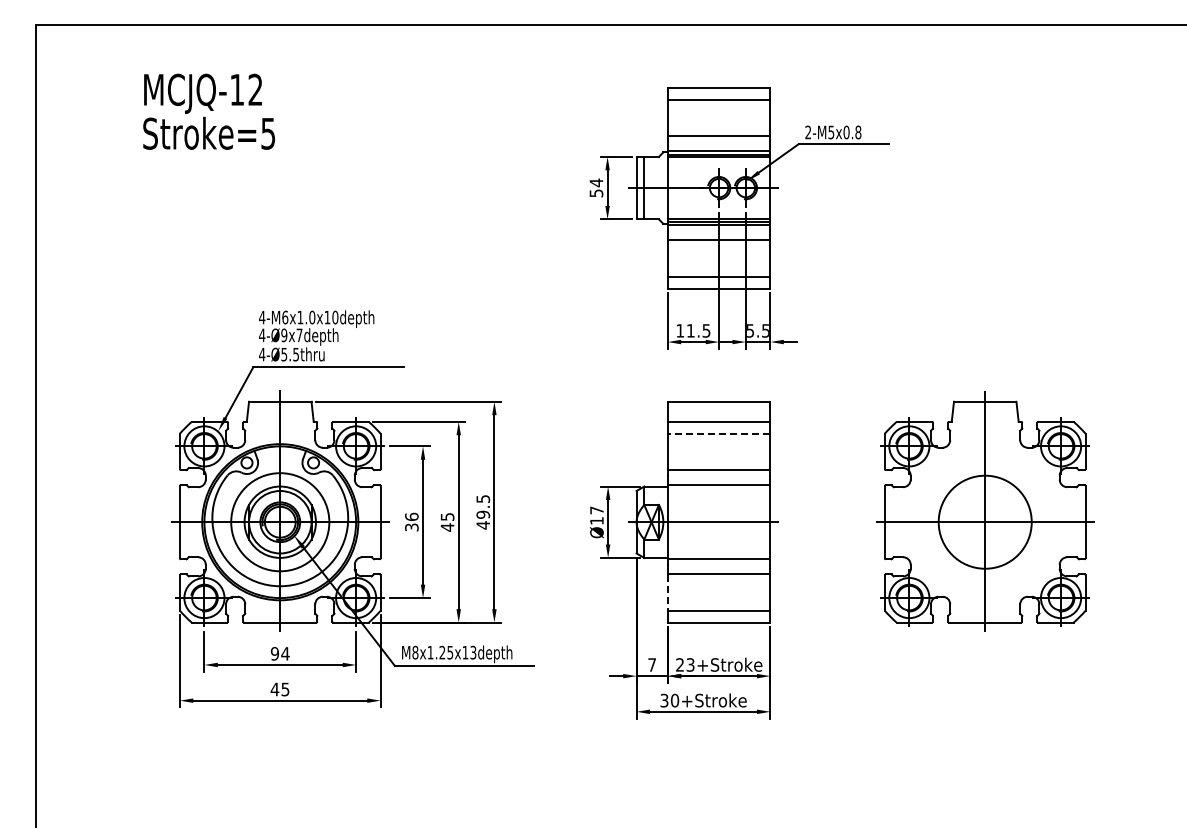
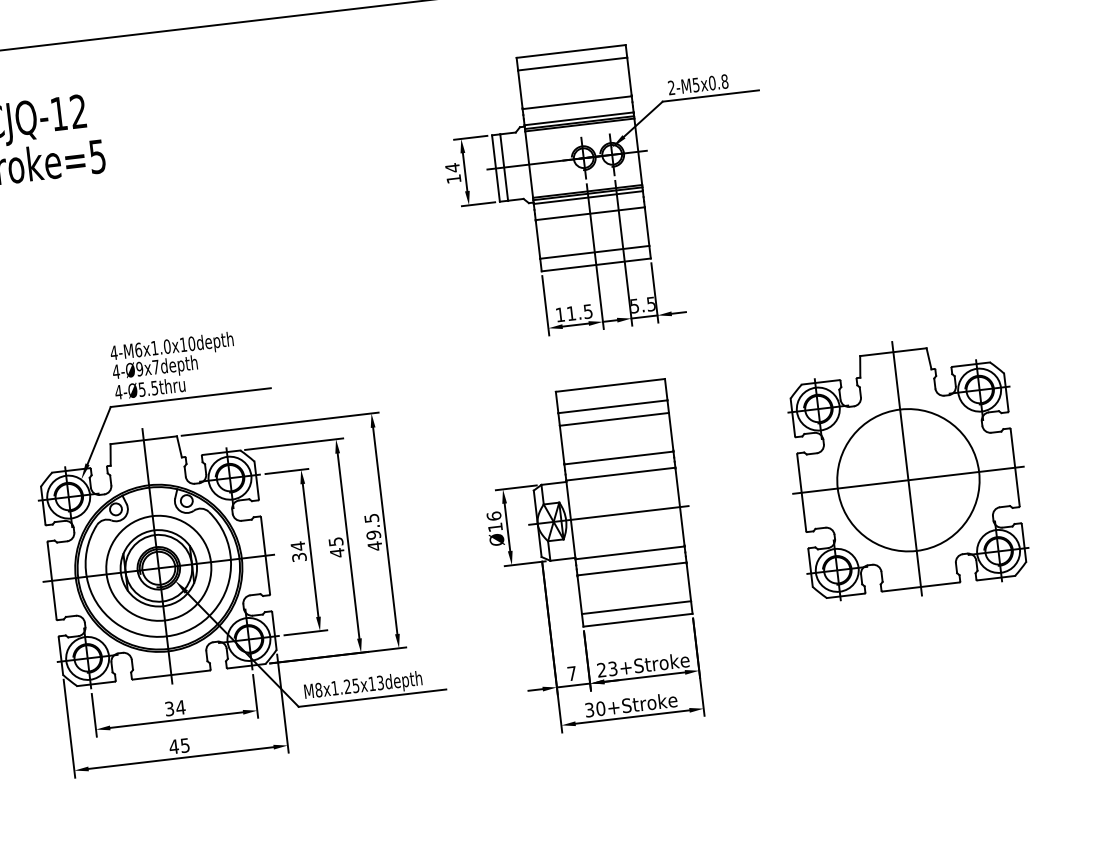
text: (596, 193) -> (454, 179), 54 -> 14
line: (718, 433) -> (613, 419), dashed -> solid
text: (596, 510) -> (493, 516), Ø17 -> Ø16
text: (411, 516) -> (297, 545), 36 -> 34
circle: (984, 521) -> (907, 479), size x1.43
line: (667, 593) -> (579, 595), dashed -> solid
text: (274, 653) -> (169, 708), 94 -> 34

